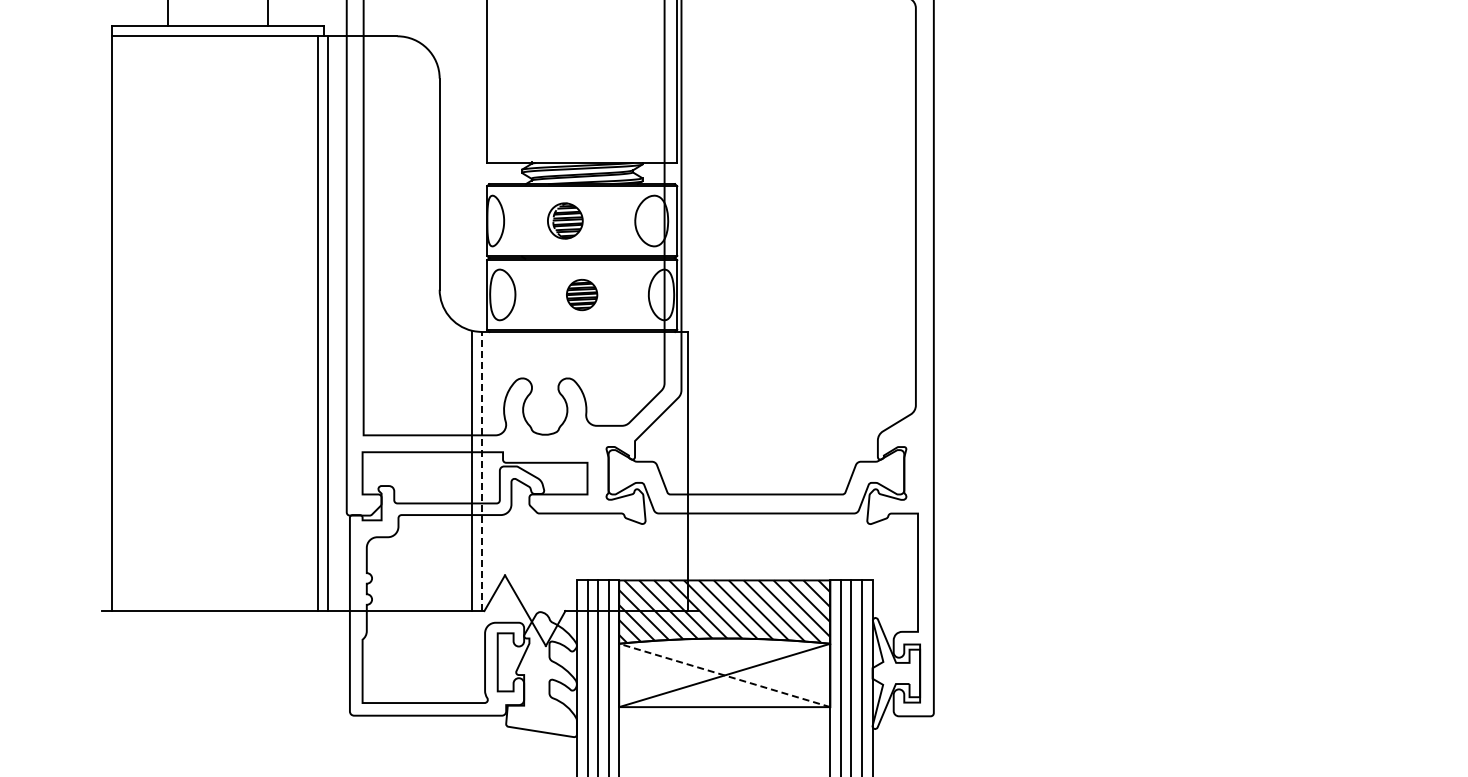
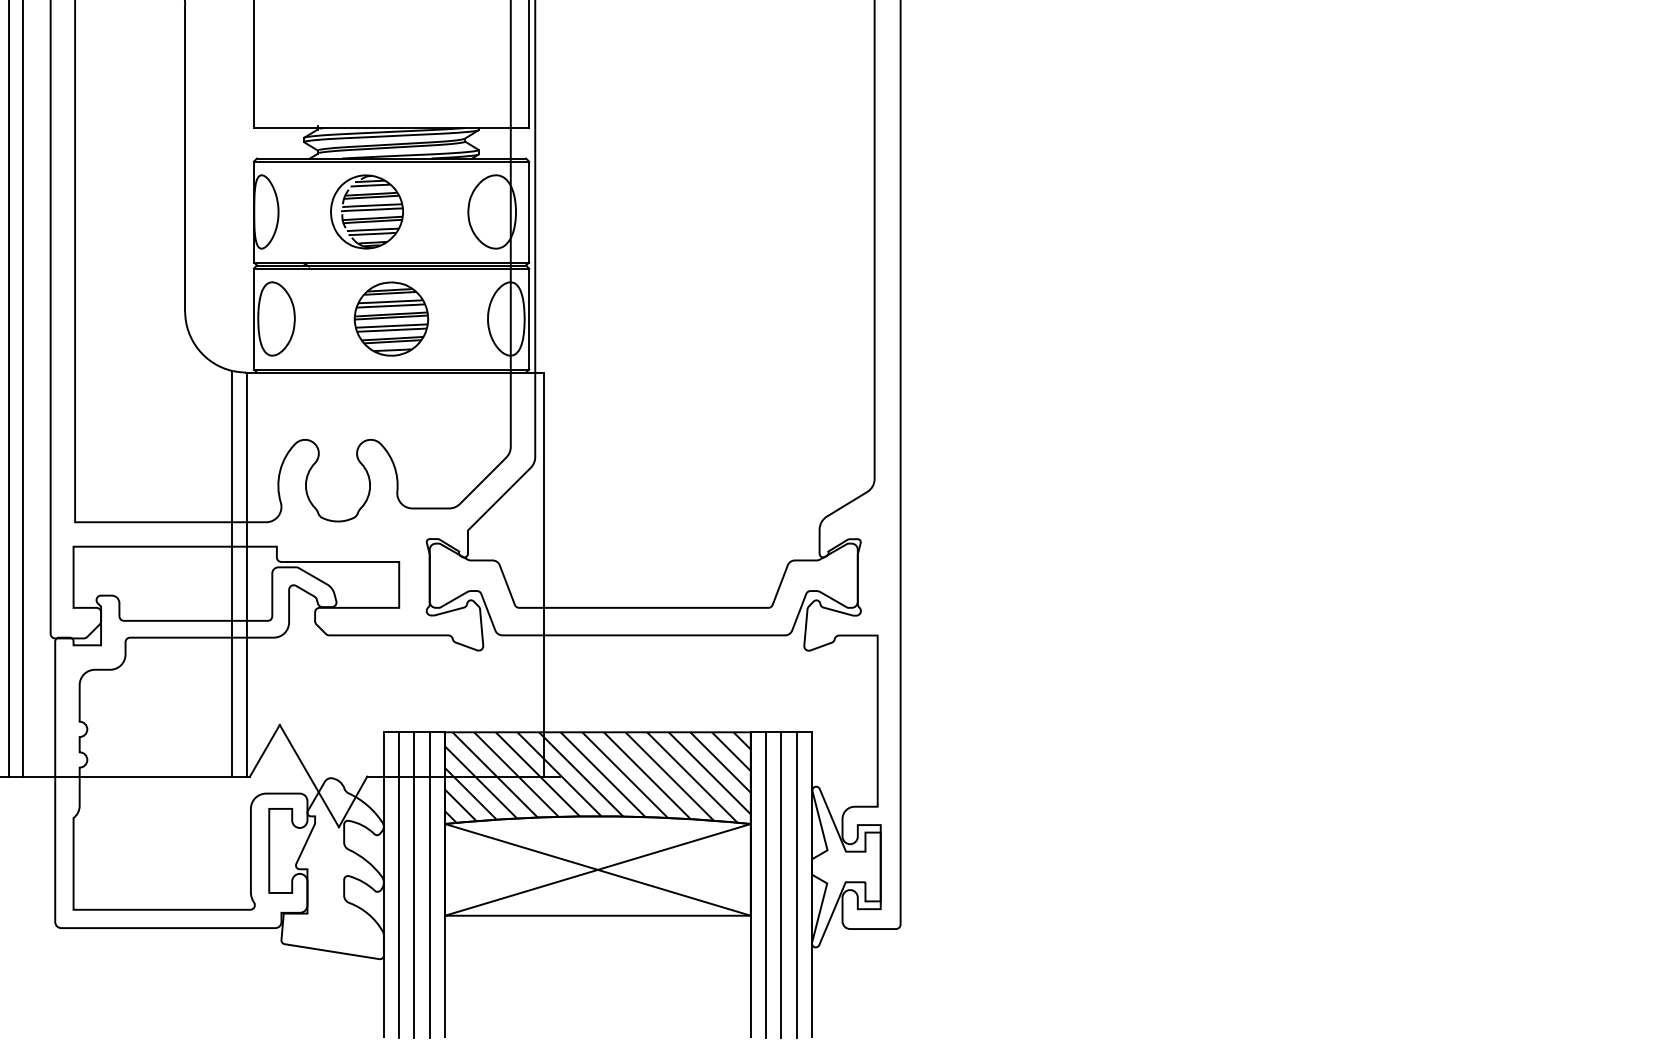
part: (565, 220) -> (367, 211), size x1.43
part: (581, 294) -> (390, 318), size x1.67
line: (482, 471) -> (247, 574), dashed -> solid
line: (724, 675) -> (597, 869), dashed -> solid

